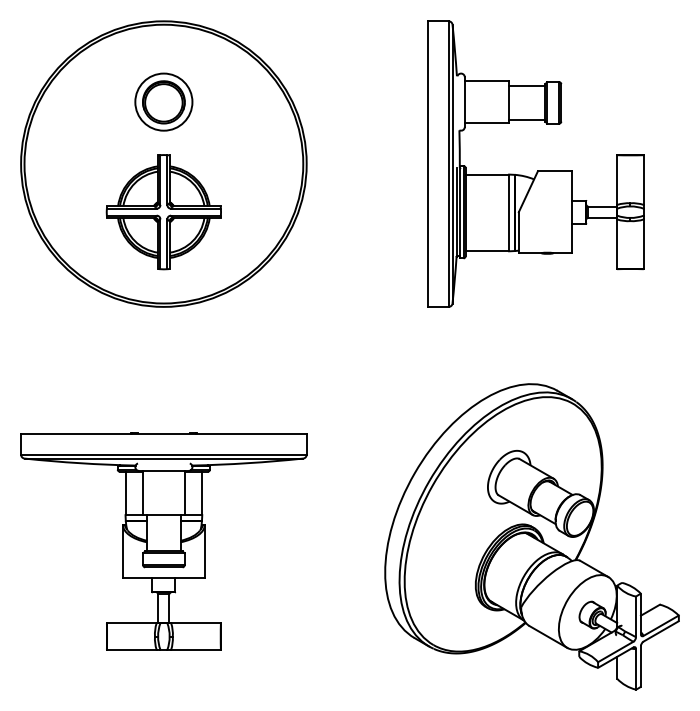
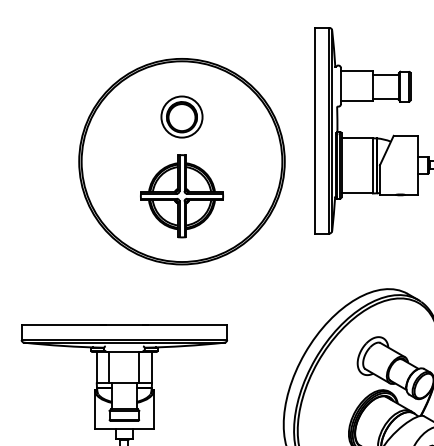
part: (163, 163) -> (181, 161), moved

